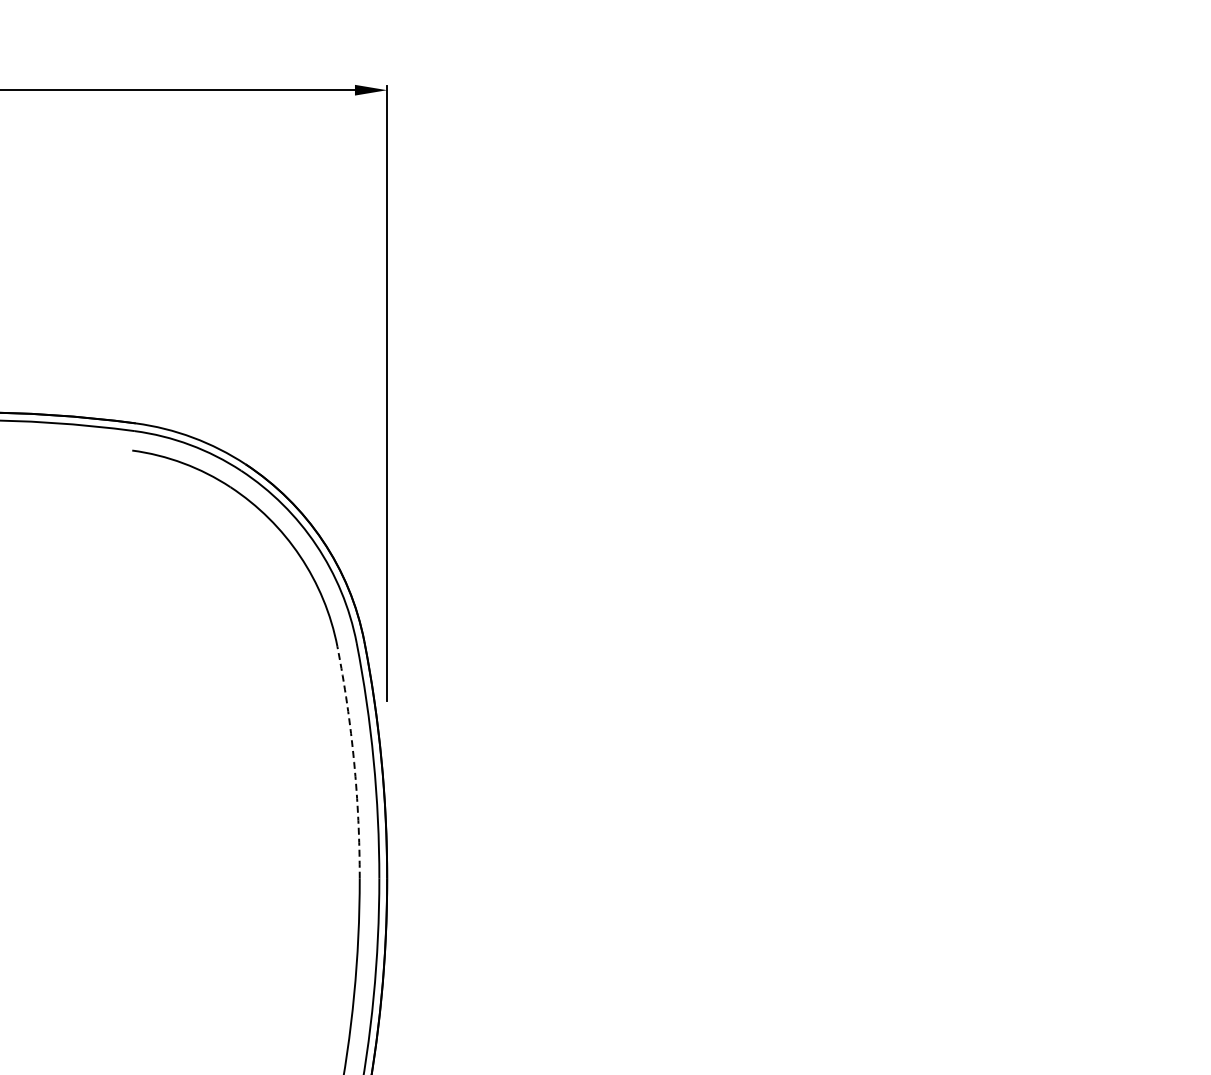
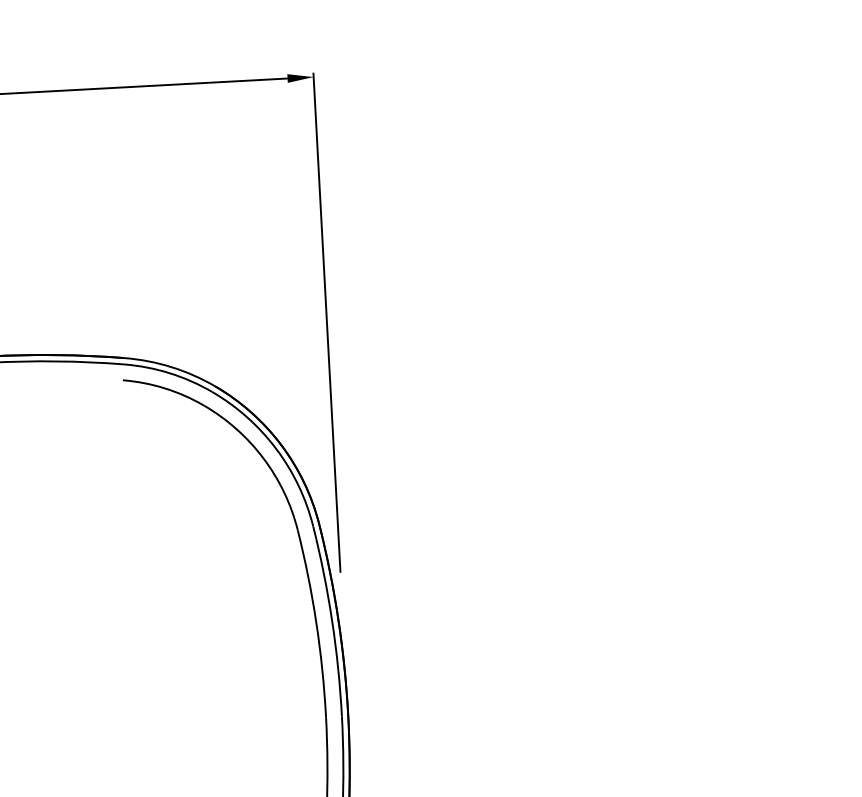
arc: (354, 762) -> (316, 623), dashed -> solid

